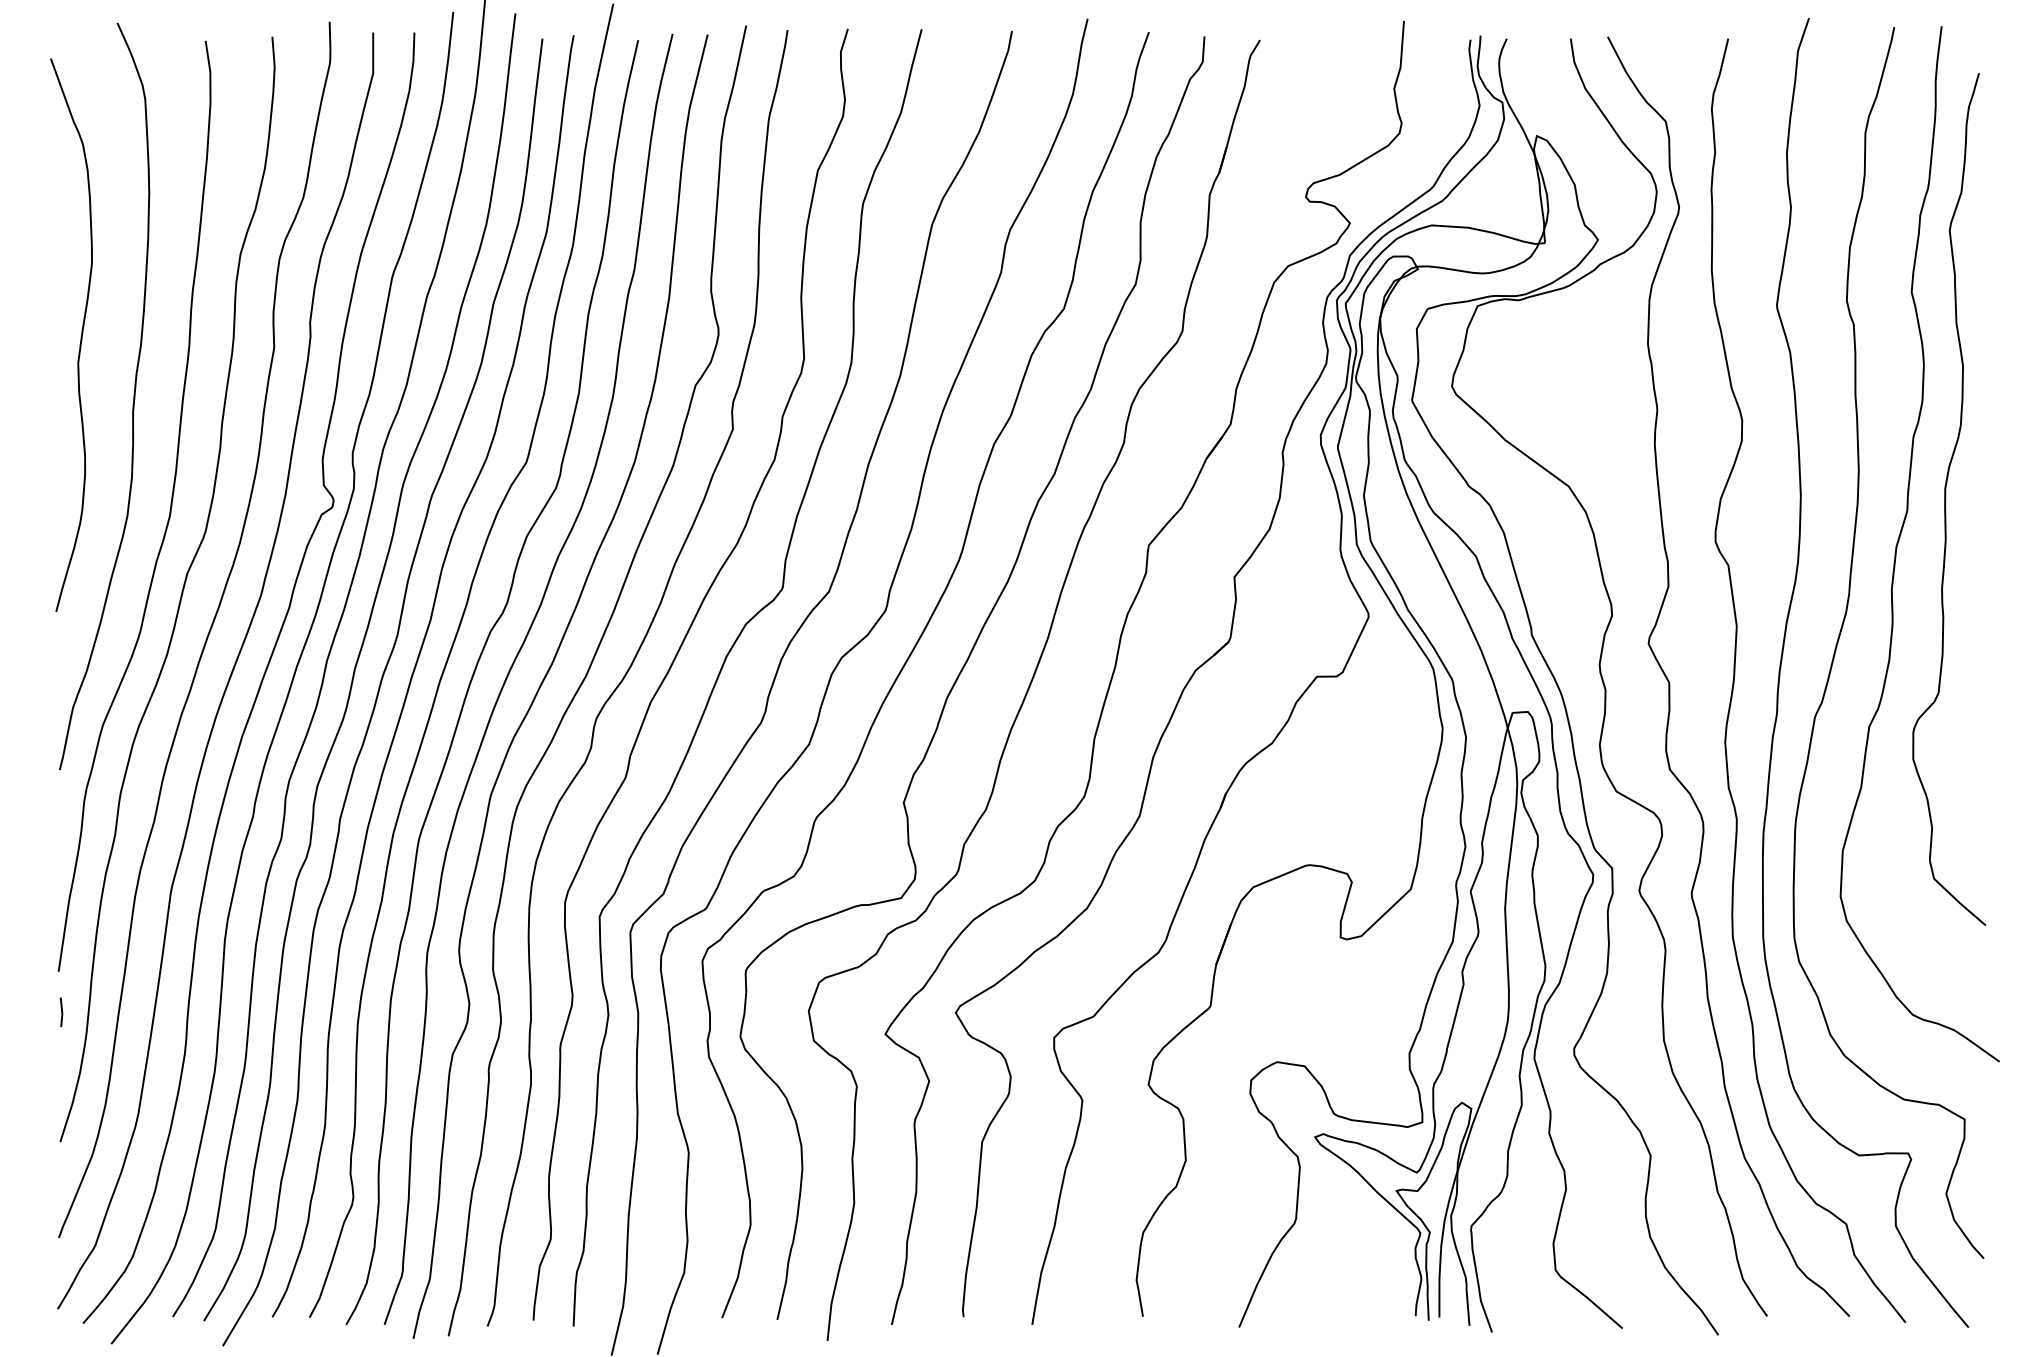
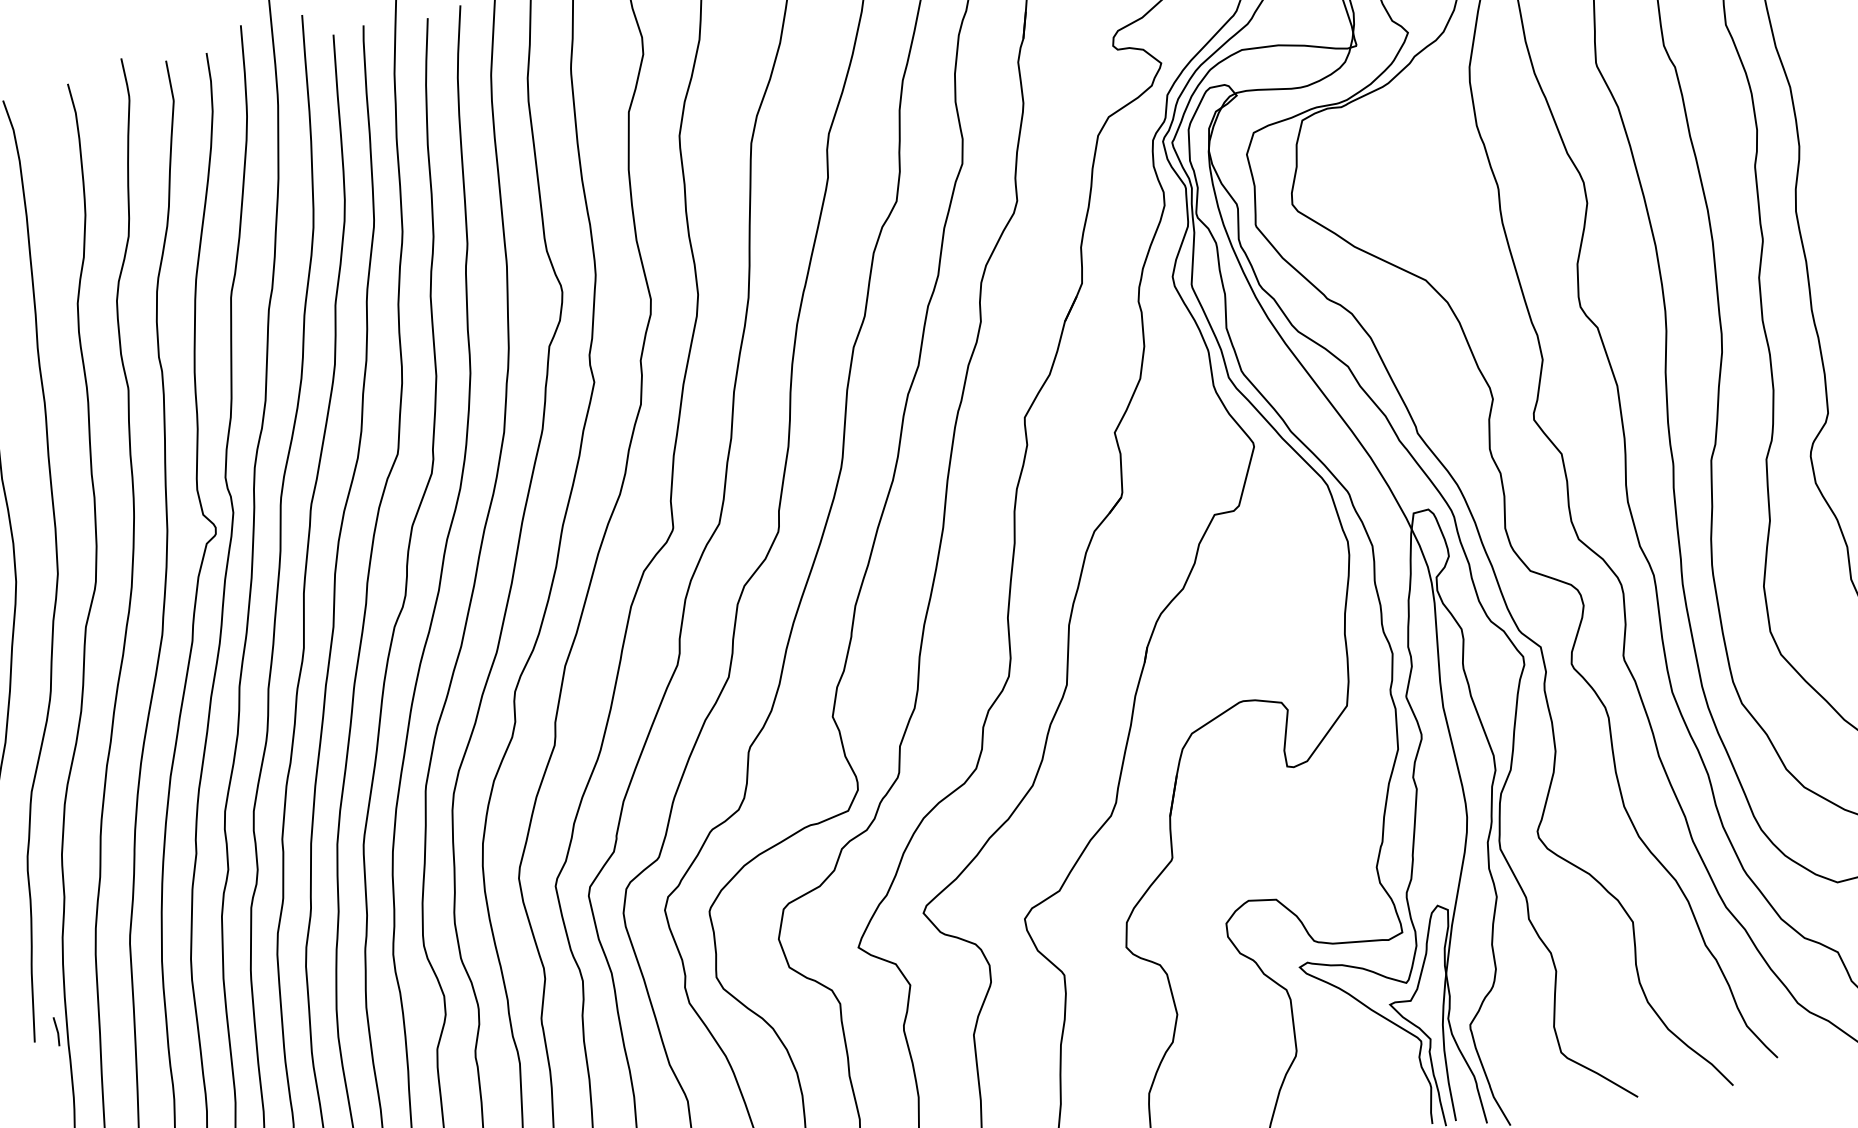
line: (61, 1012) -> (57, 1031), moved

